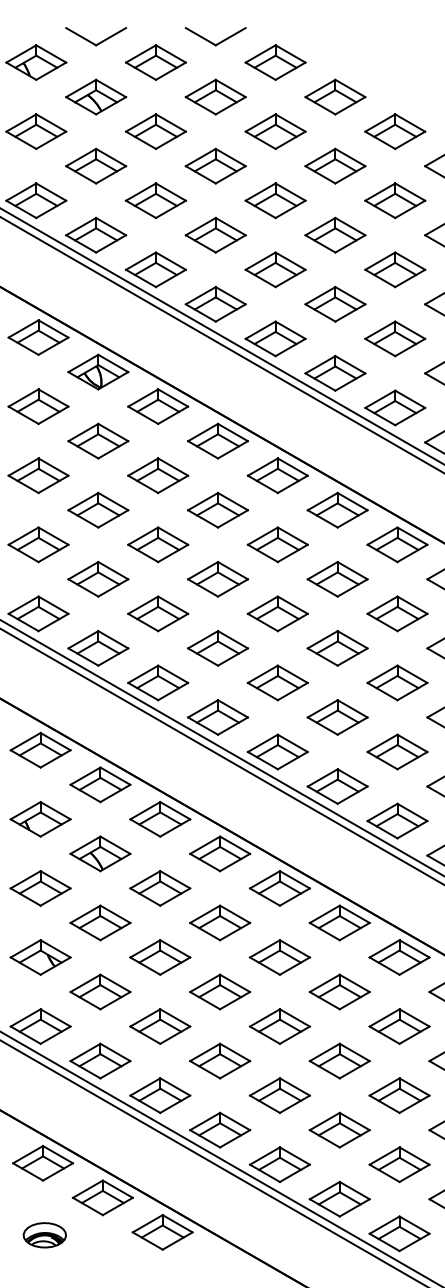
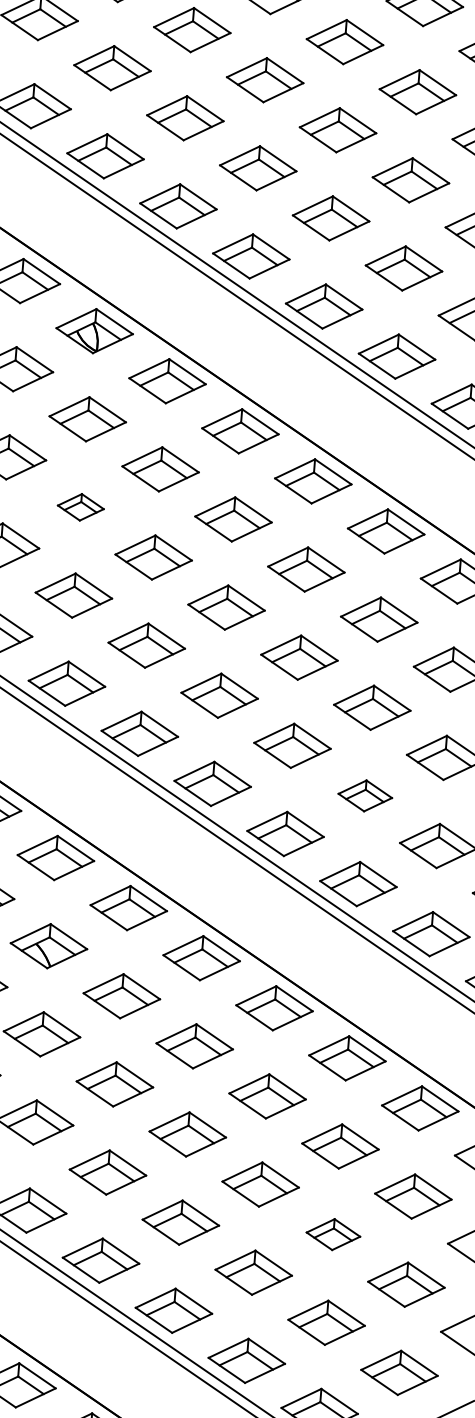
part: (98, 509) -> (81, 506), size x0.6
part: (337, 717) -> (365, 795), size x0.7
part: (339, 1060) -> (333, 1233), size x0.7

